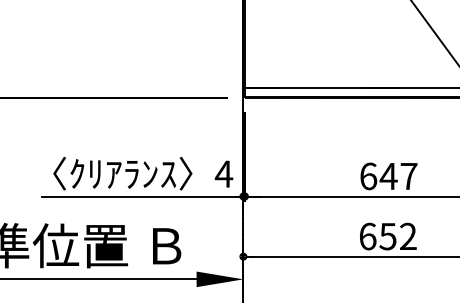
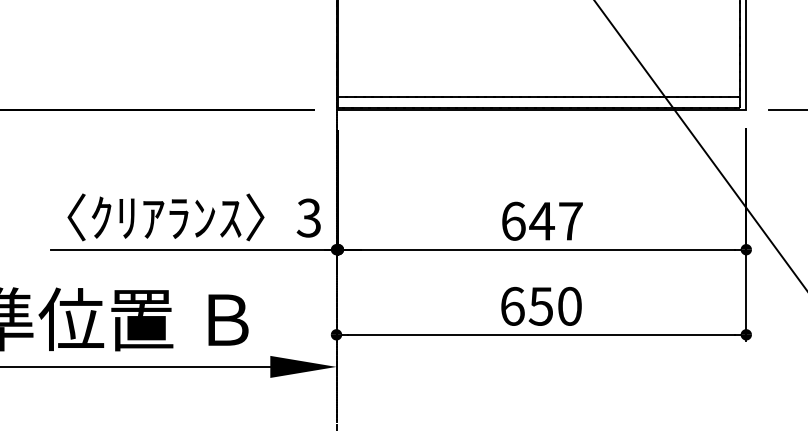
text: (223, 173) -> (308, 217), 4 -> 3
text: (408, 236) -> (569, 306), 652 -> 650

